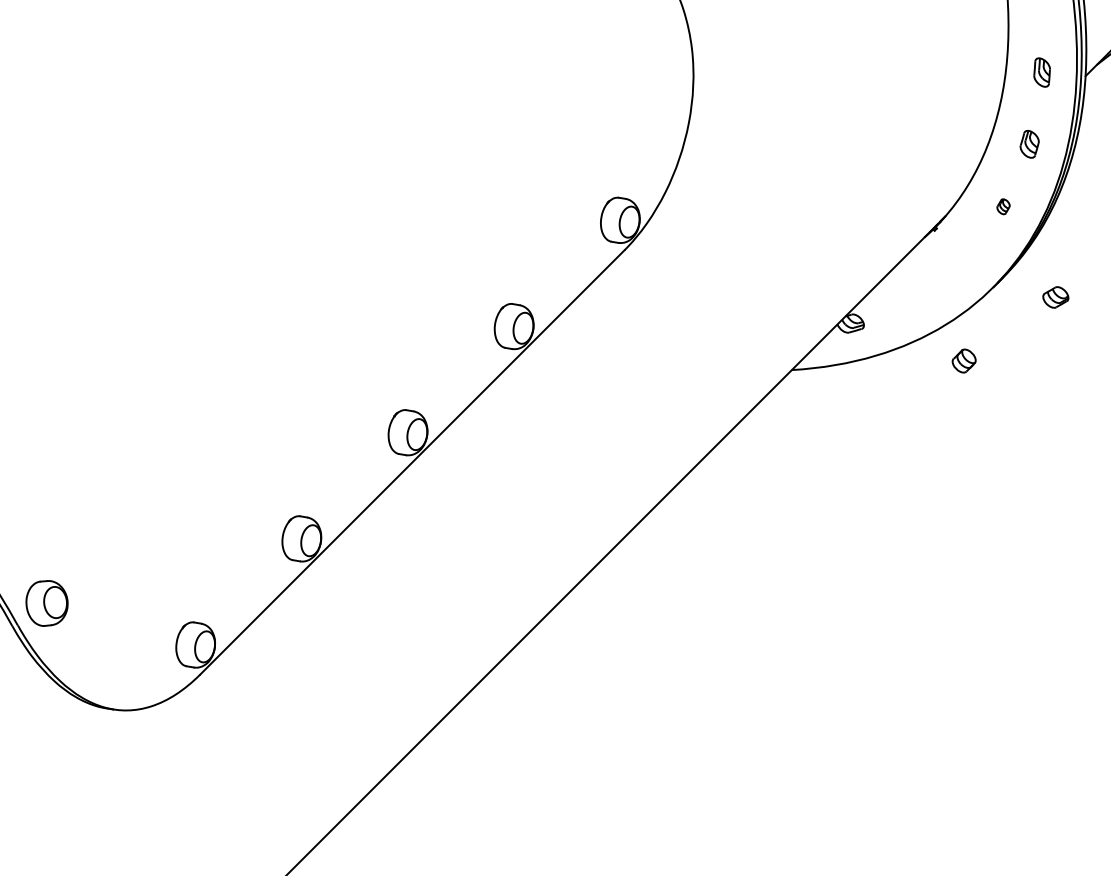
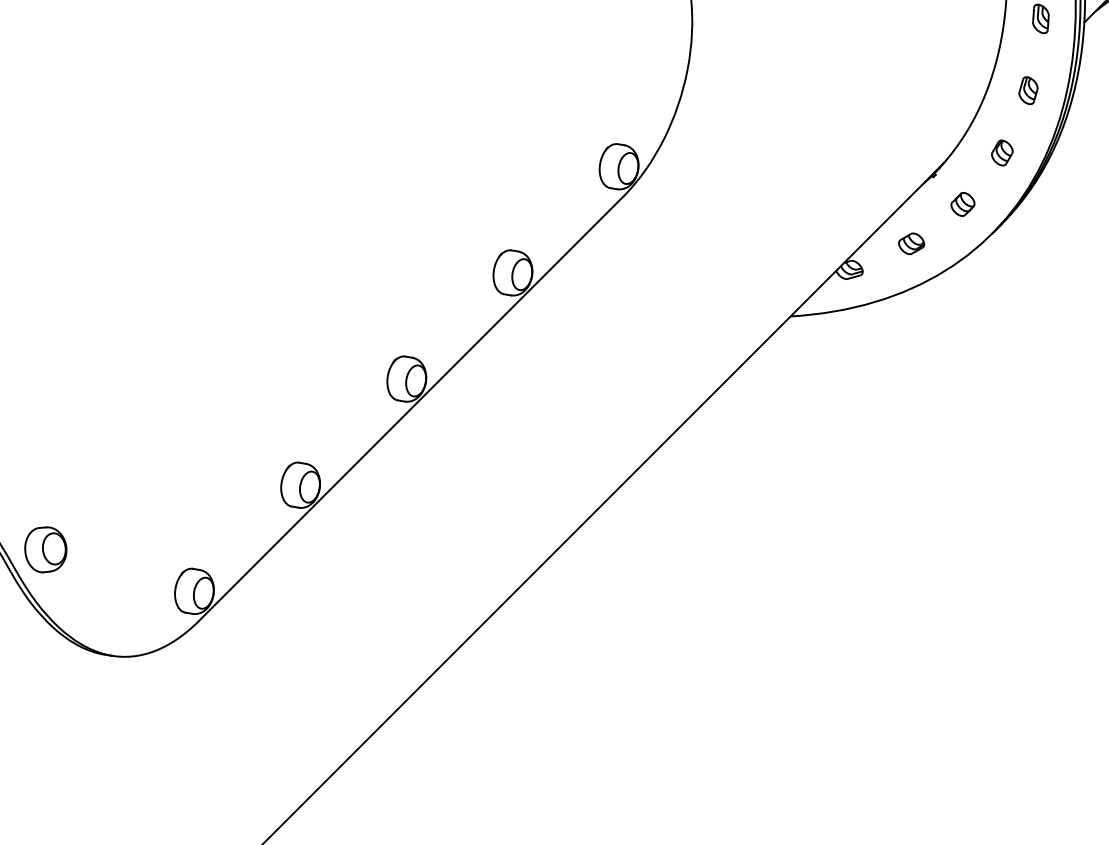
part: (1003, 206) -> (1002, 152), size x1.67
part: (1055, 297) -> (911, 243), moved
part: (963, 360) -> (962, 203), moved

